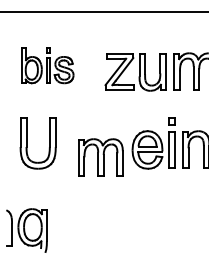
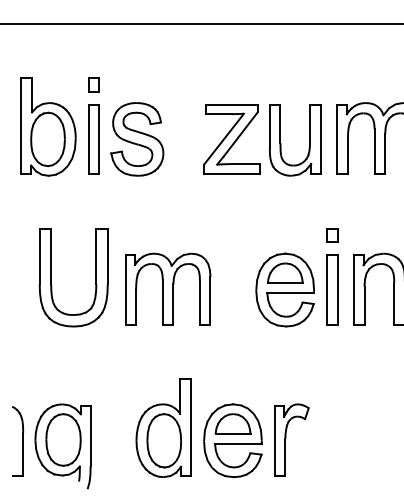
part: (47, 65) -> (91, 126), size x1.43
part: (100, 157) -> (167, 289), moved
part: (114, 221) -> (221, 428), added

